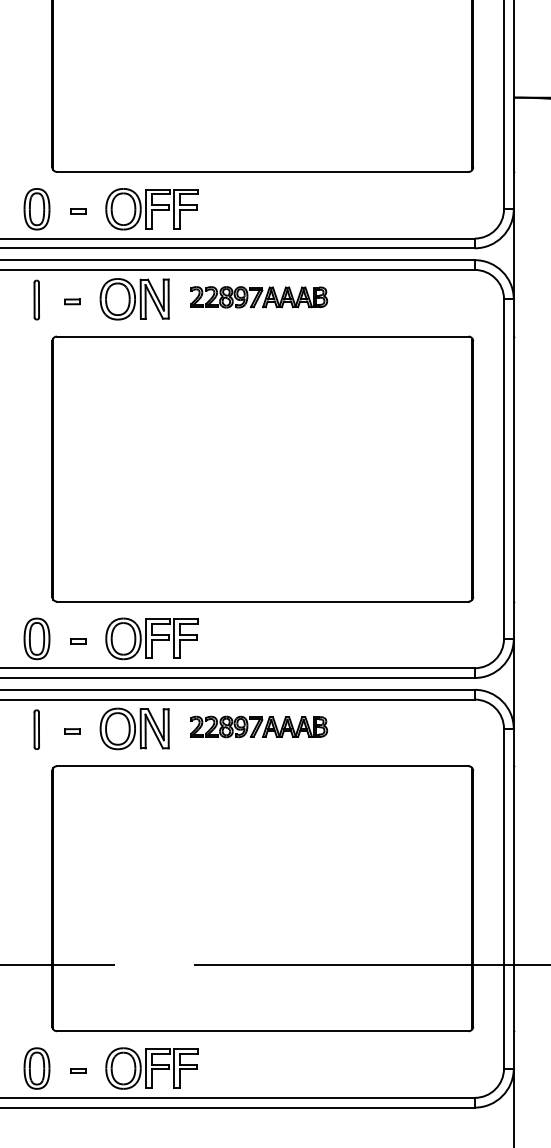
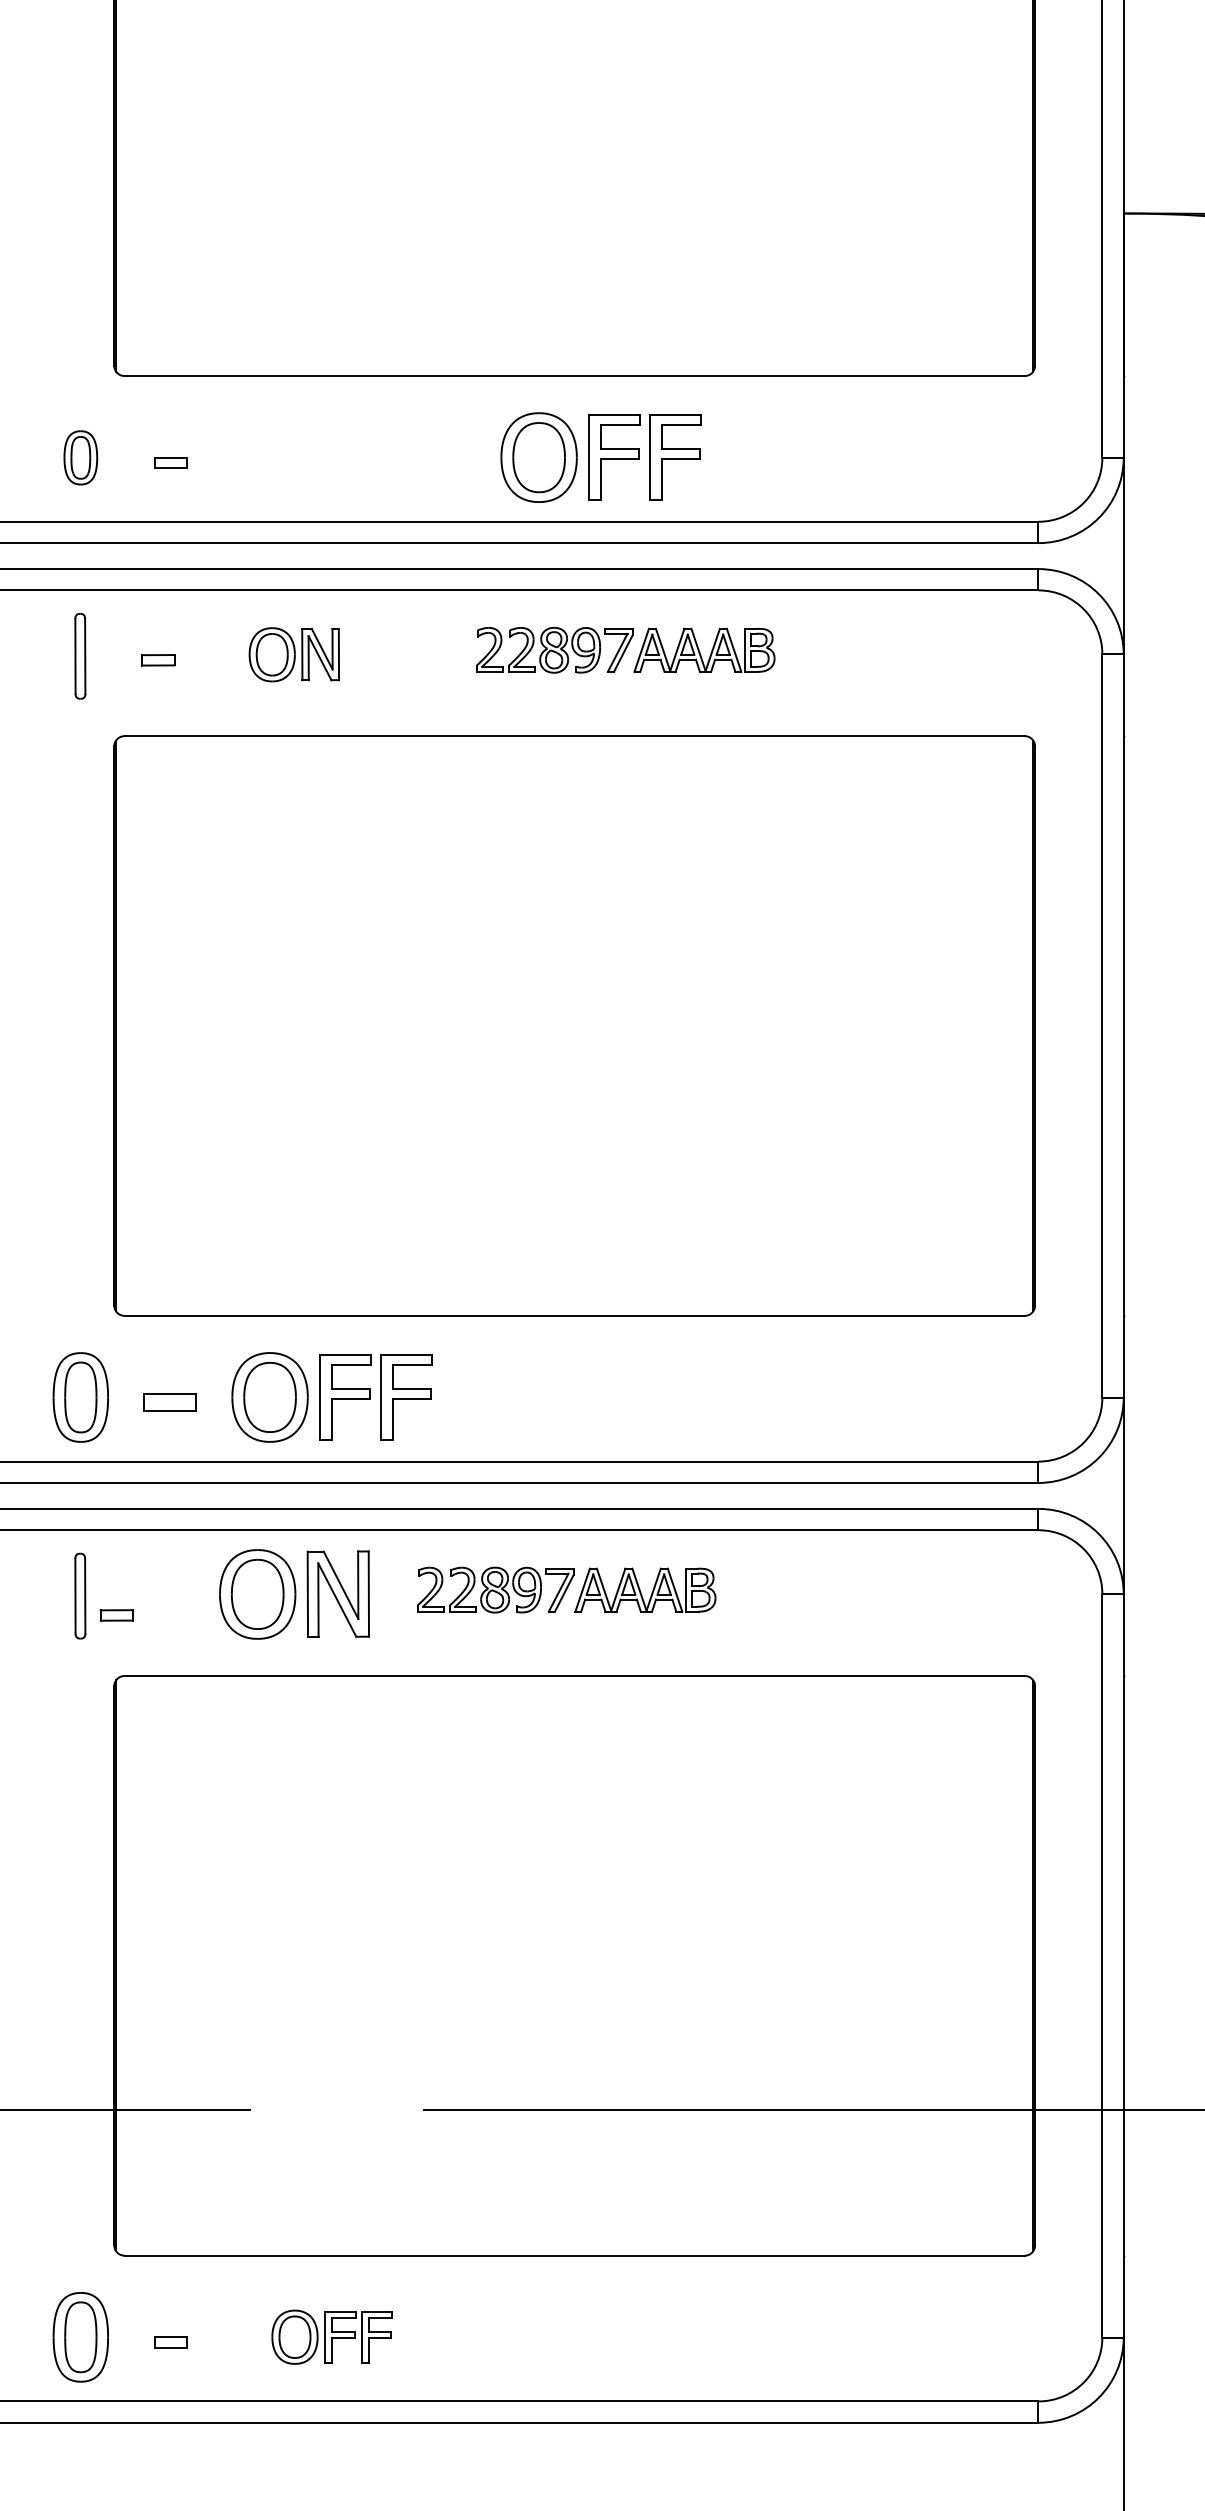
part: (36, 209) -> (79, 458), size x0.6
part: (151, 209) -> (600, 458), moved
part: (259, 297) -> (626, 650), moved
part: (134, 299) -> (294, 655), size x0.6
part: (78, 641) -> (171, 1403), size x1.6
part: (72, 731) -> (116, 1615), moved
part: (151, 1068) -> (331, 2337), size x0.6

